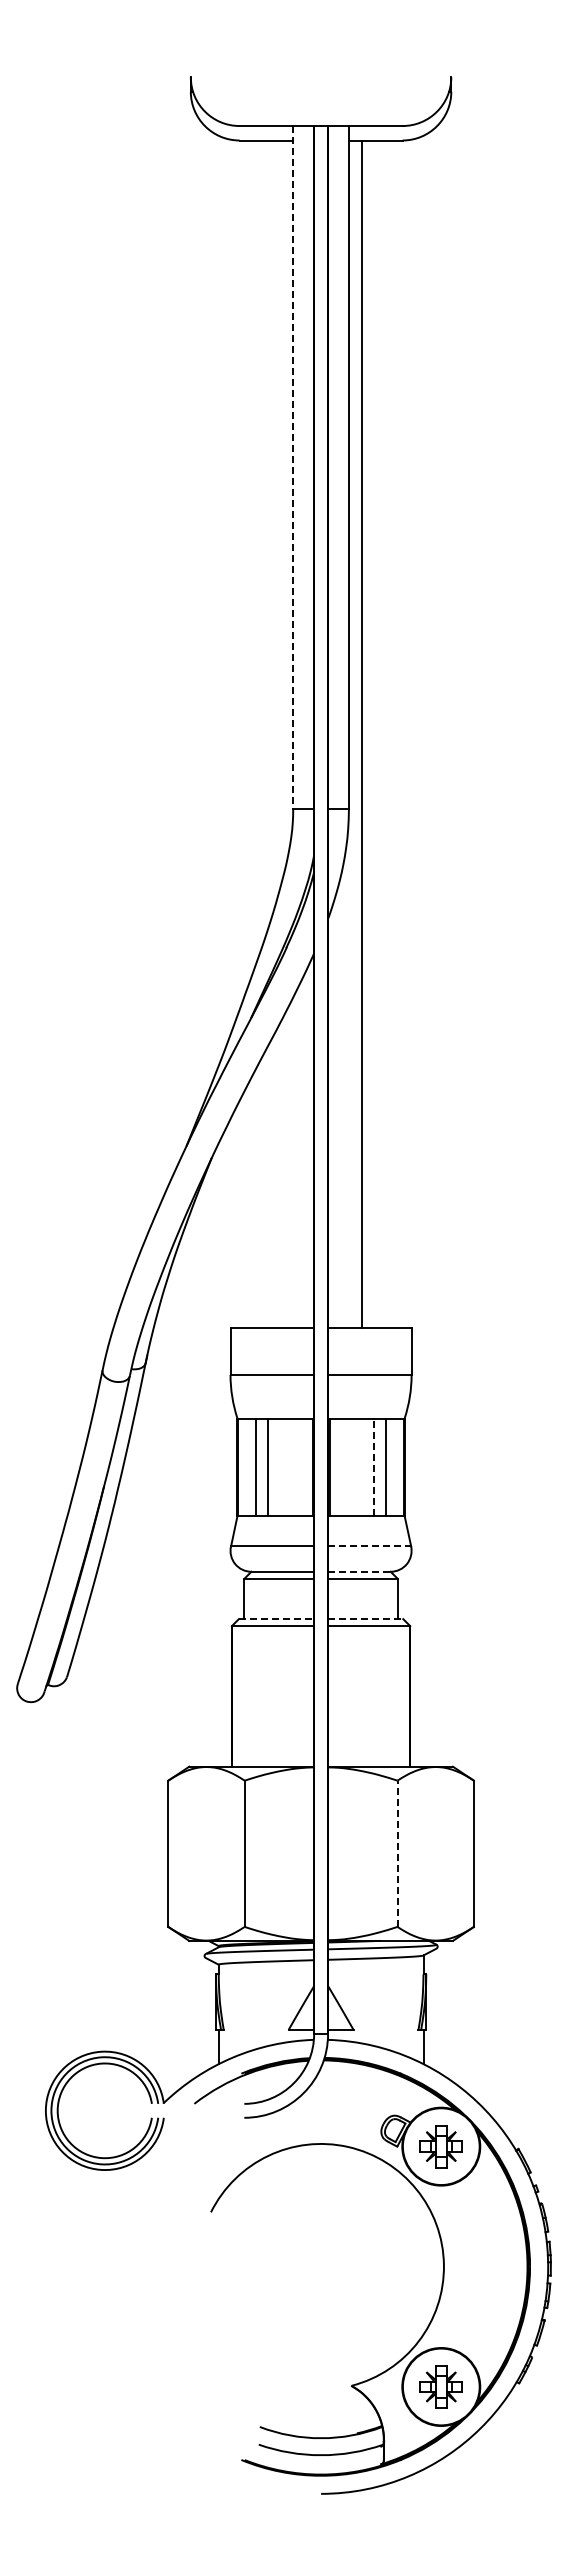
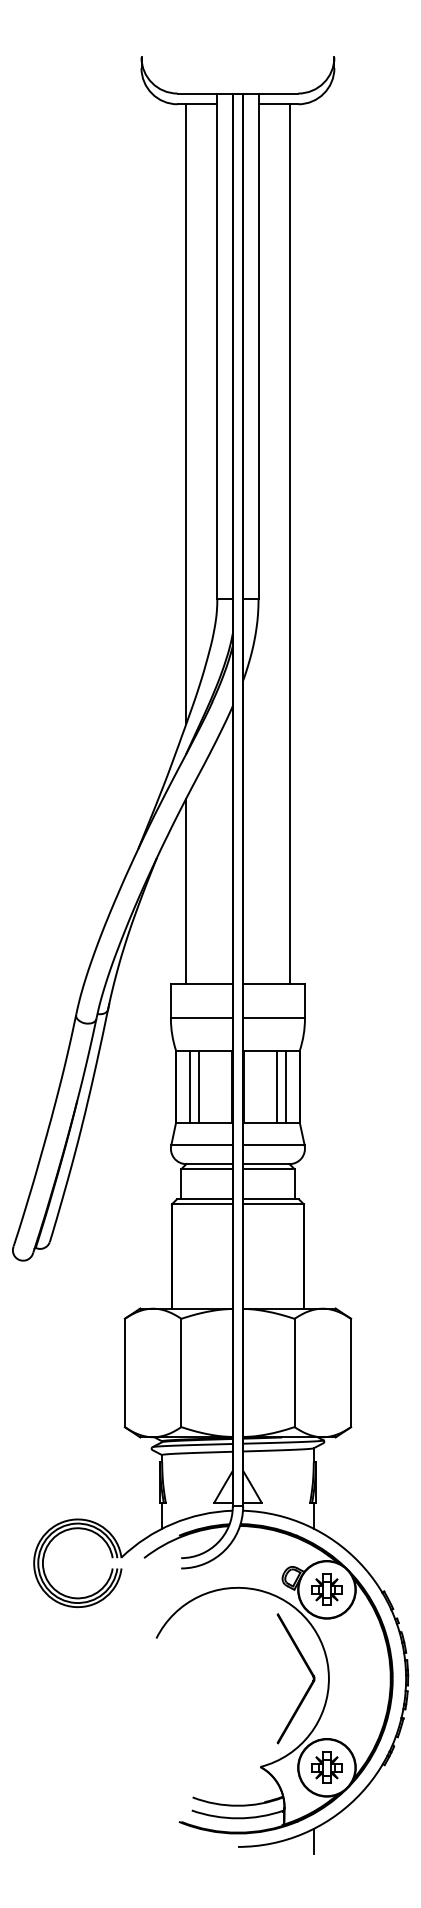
line: (293, 467) -> (217, 346), dashed -> solid
line: (251, 558) -> (186, 413), added
line: (361, 734) -> (289, 544), moved
line: (251, 1203) -> (186, 891), added
line: (373, 1467) -> (276, 1086), dashed -> solid
line: (369, 1546) -> (273, 1145), dashed -> solid
line: (359, 1571) -> (266, 1163), dashed -> solid
line: (276, 1619) -> (204, 1199), dashed -> solid
line: (365, 1619) -> (270, 1199), dashed -> solid
line: (397, 1853) -> (294, 1372), dashed -> solid
part: (417, 2256) -> (309, 1671), added
line: (423, 2486) -> (313, 1841), added

